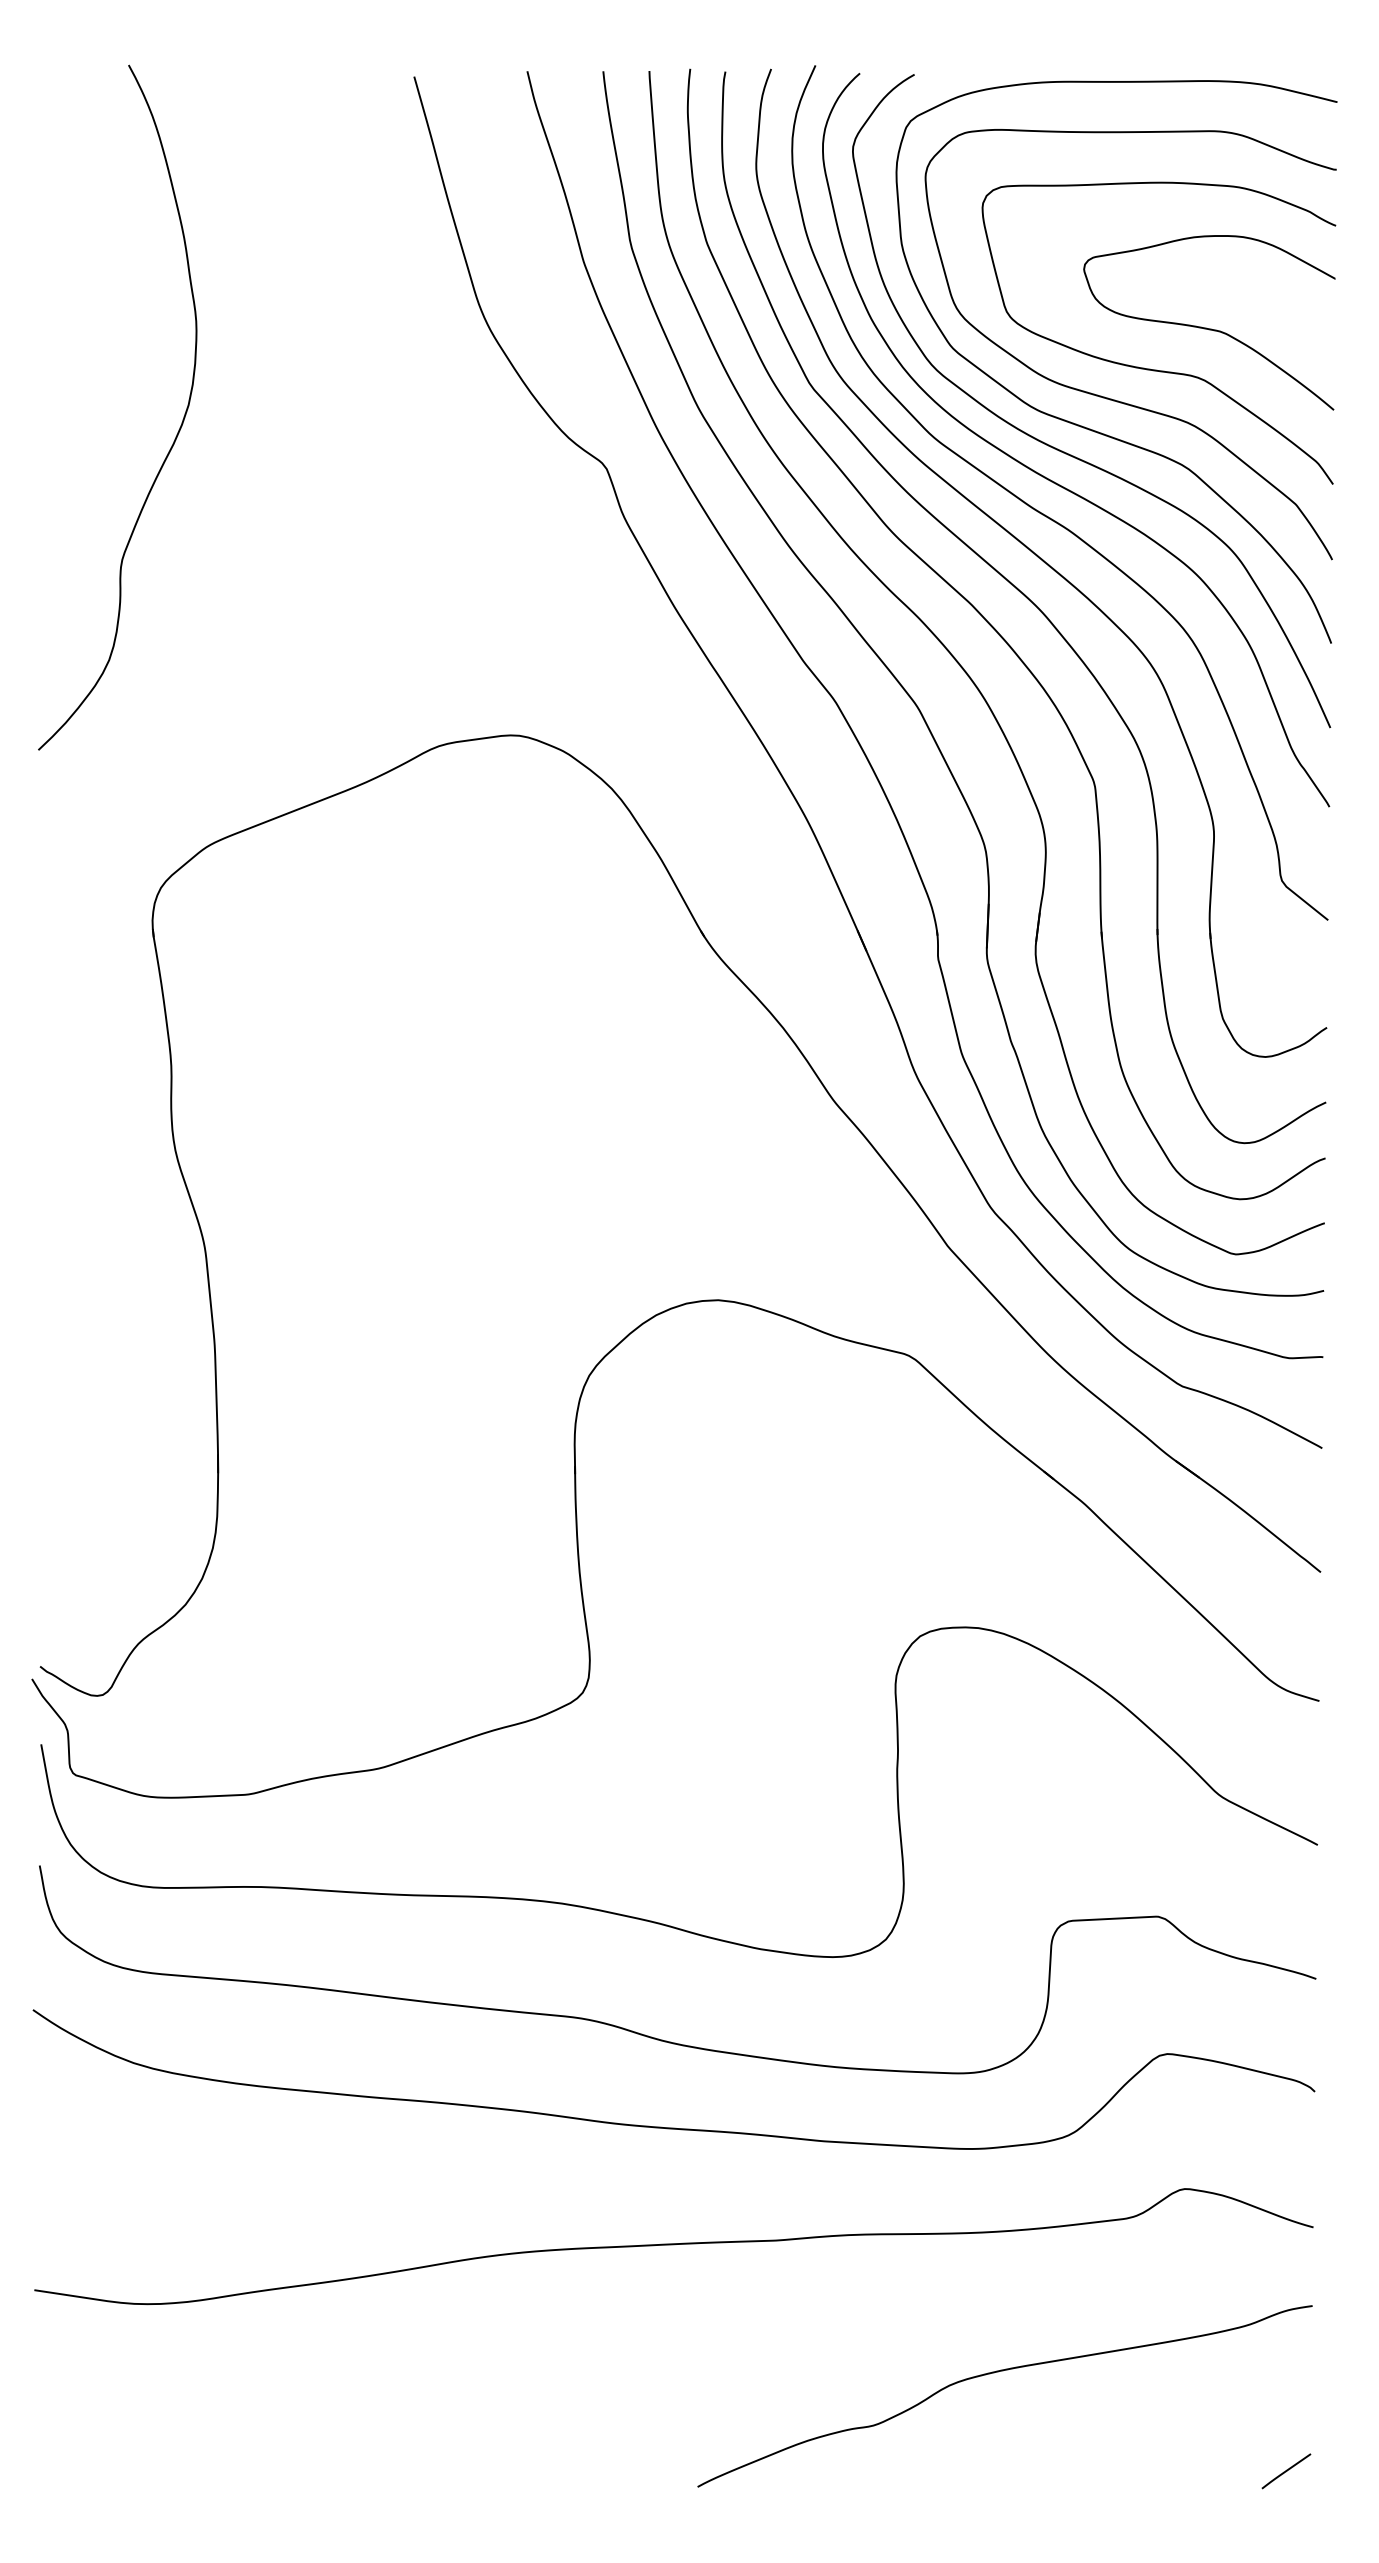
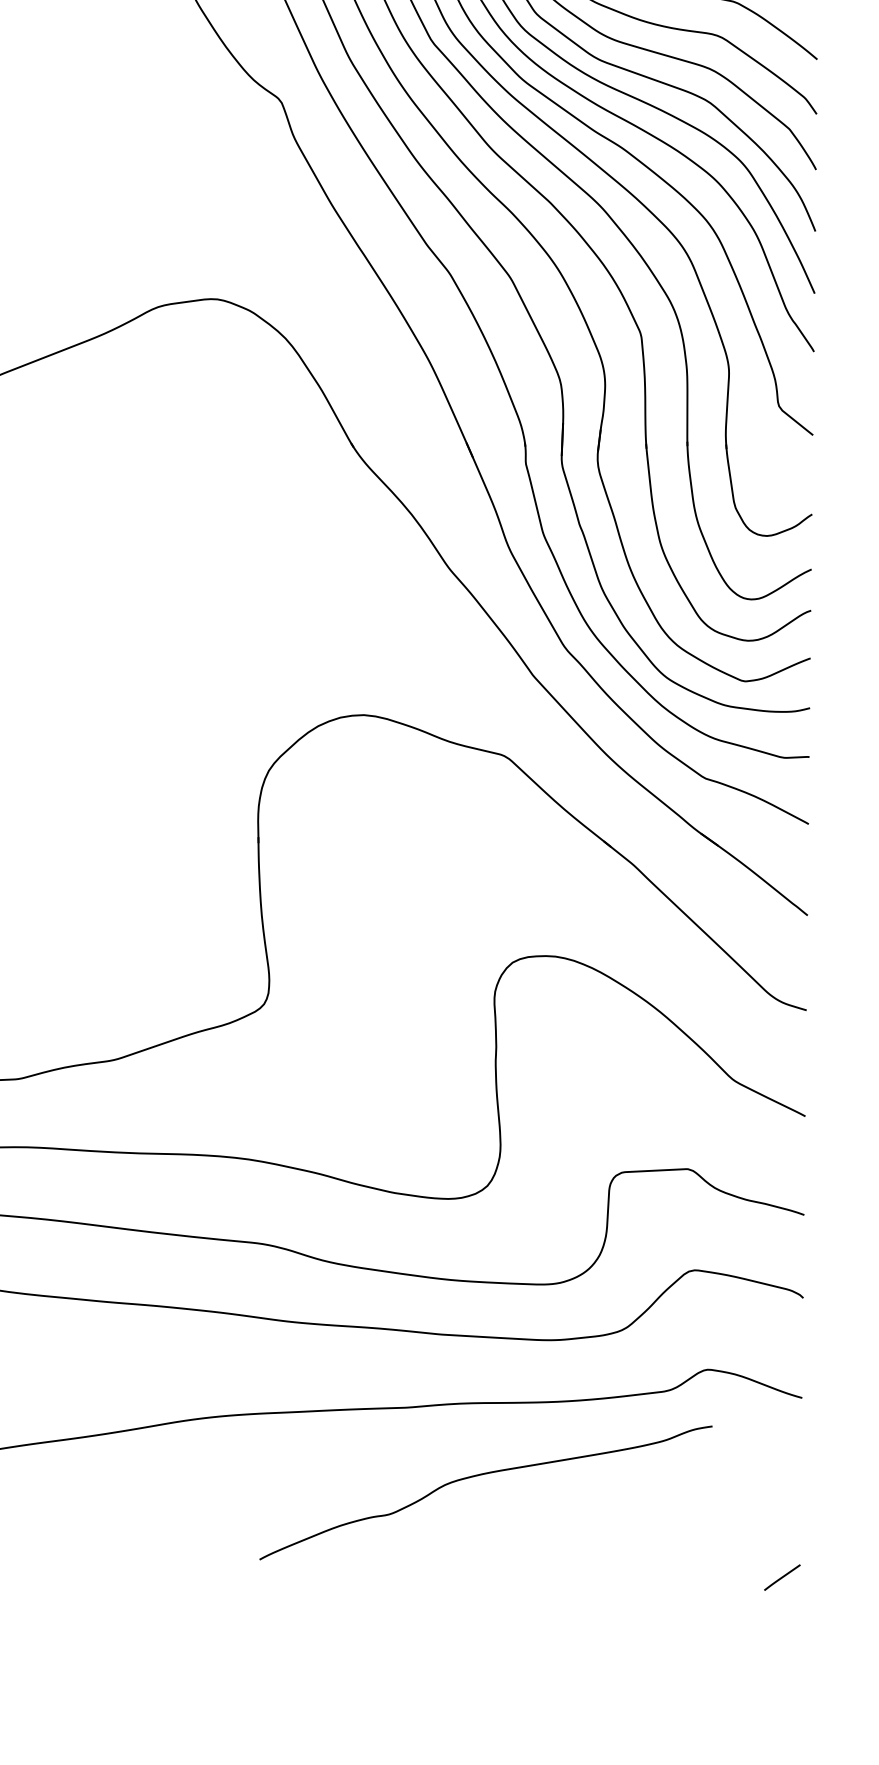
curve: (998, 2372) -> (481, 1475), moved

